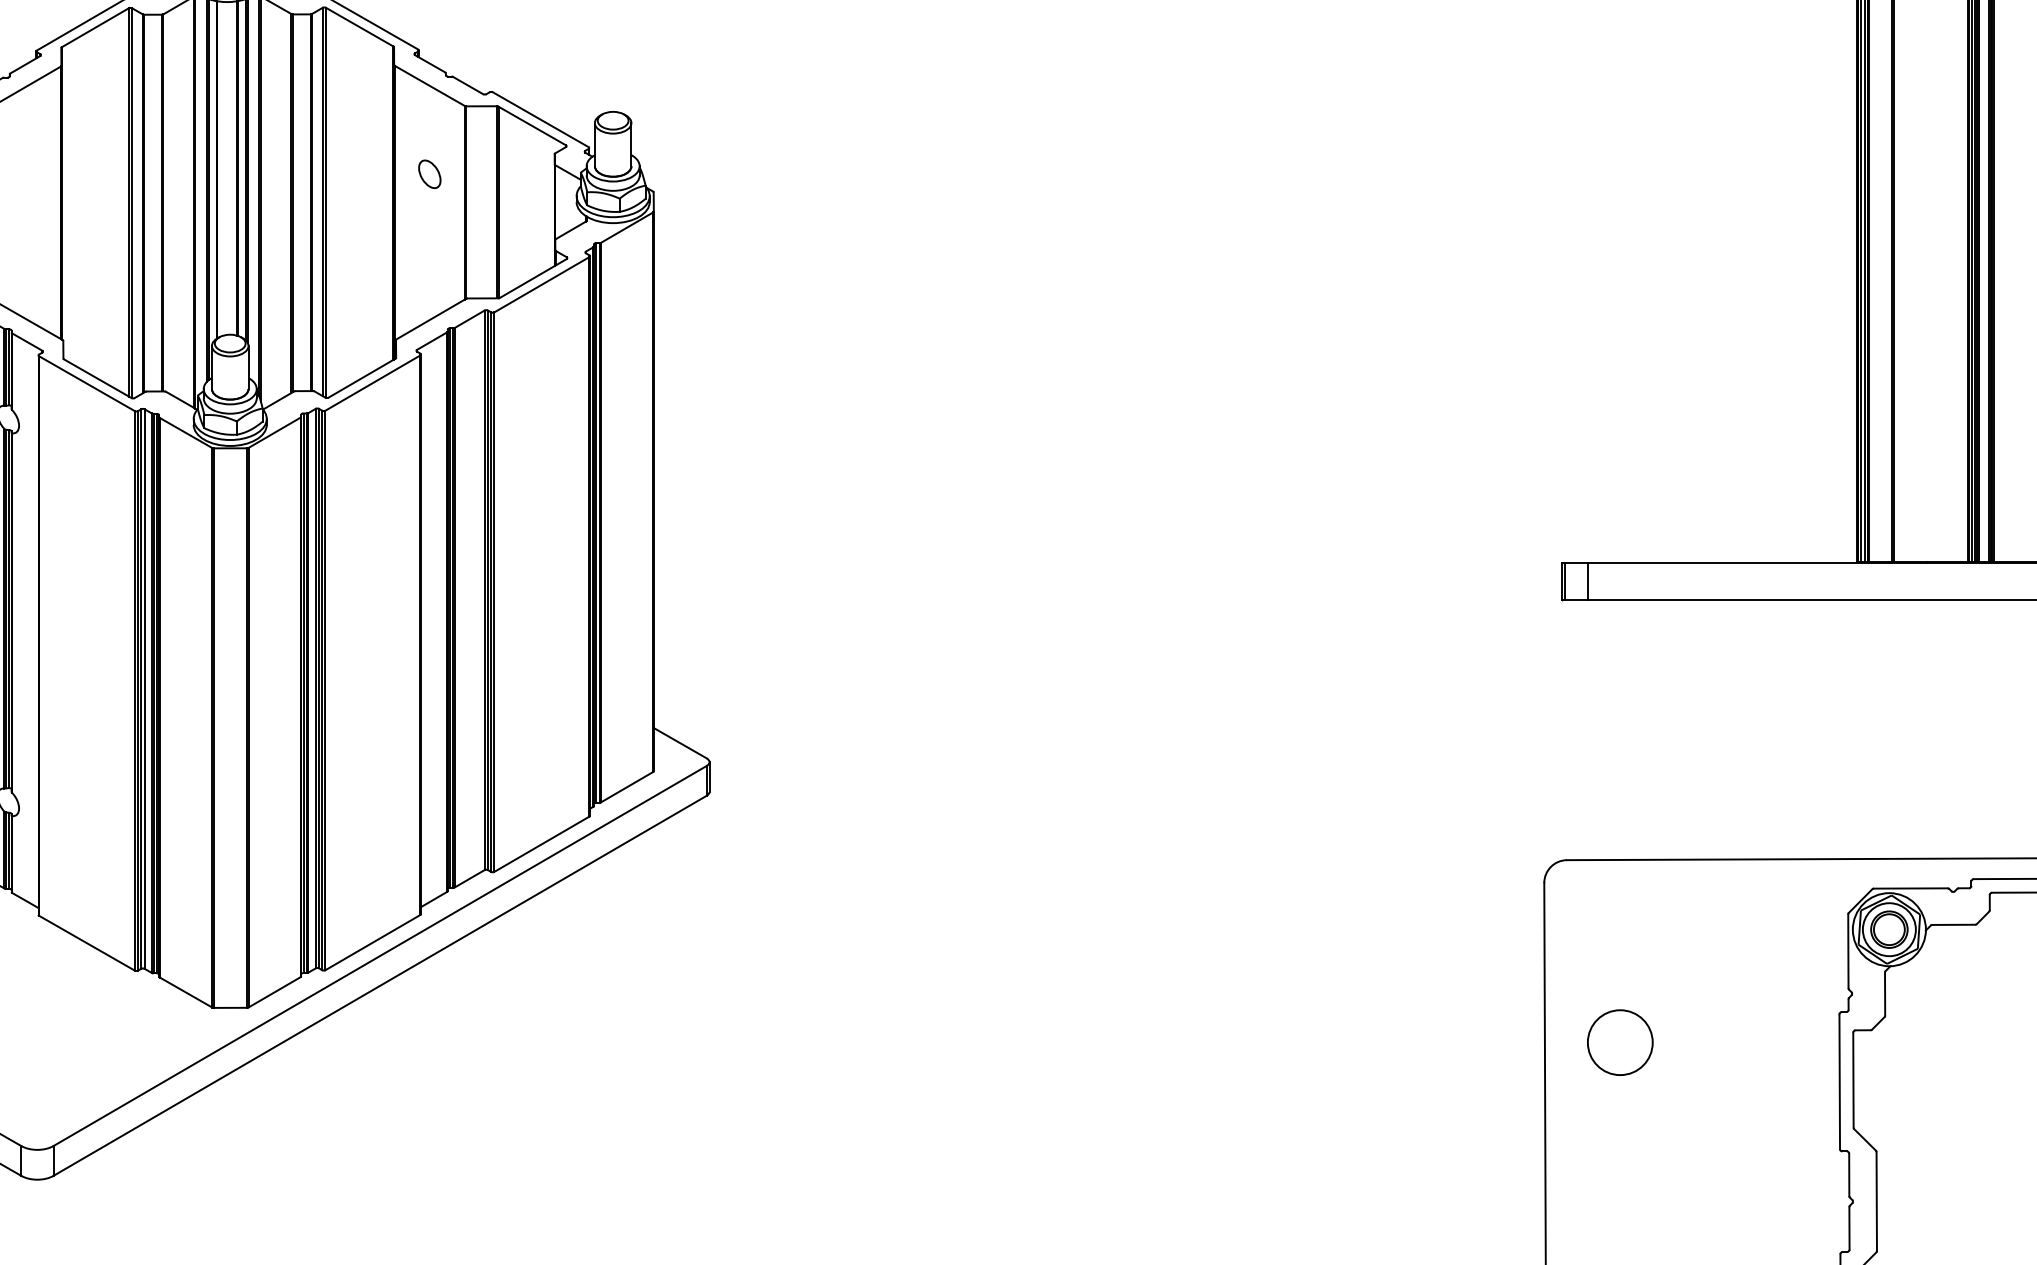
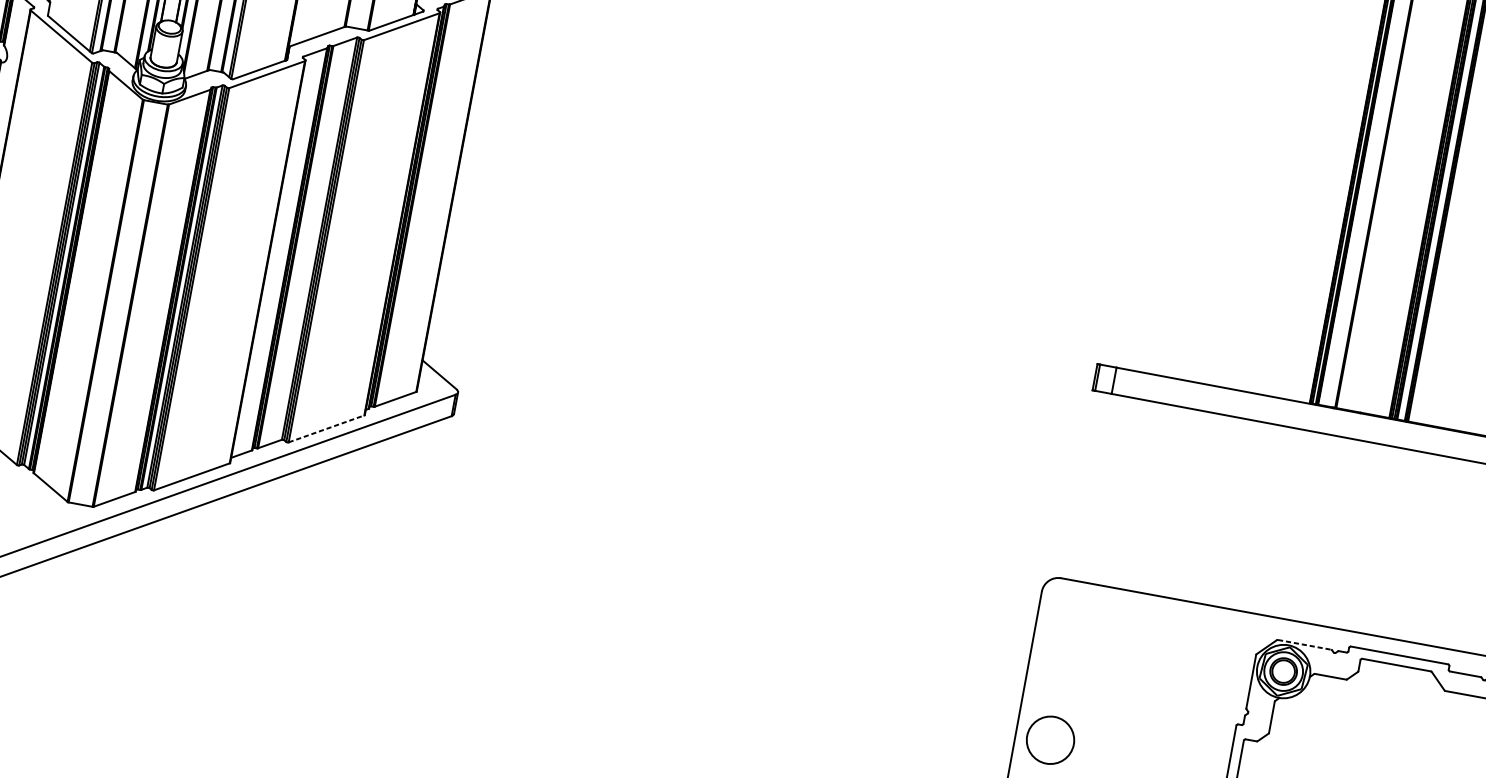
line: (541, 844) -> (326, 429), solid -> dashed
line: (1910, 888) -> (1304, 644), solid -> dashed
circle: (1620, 1042) -> (1050, 740), moved

